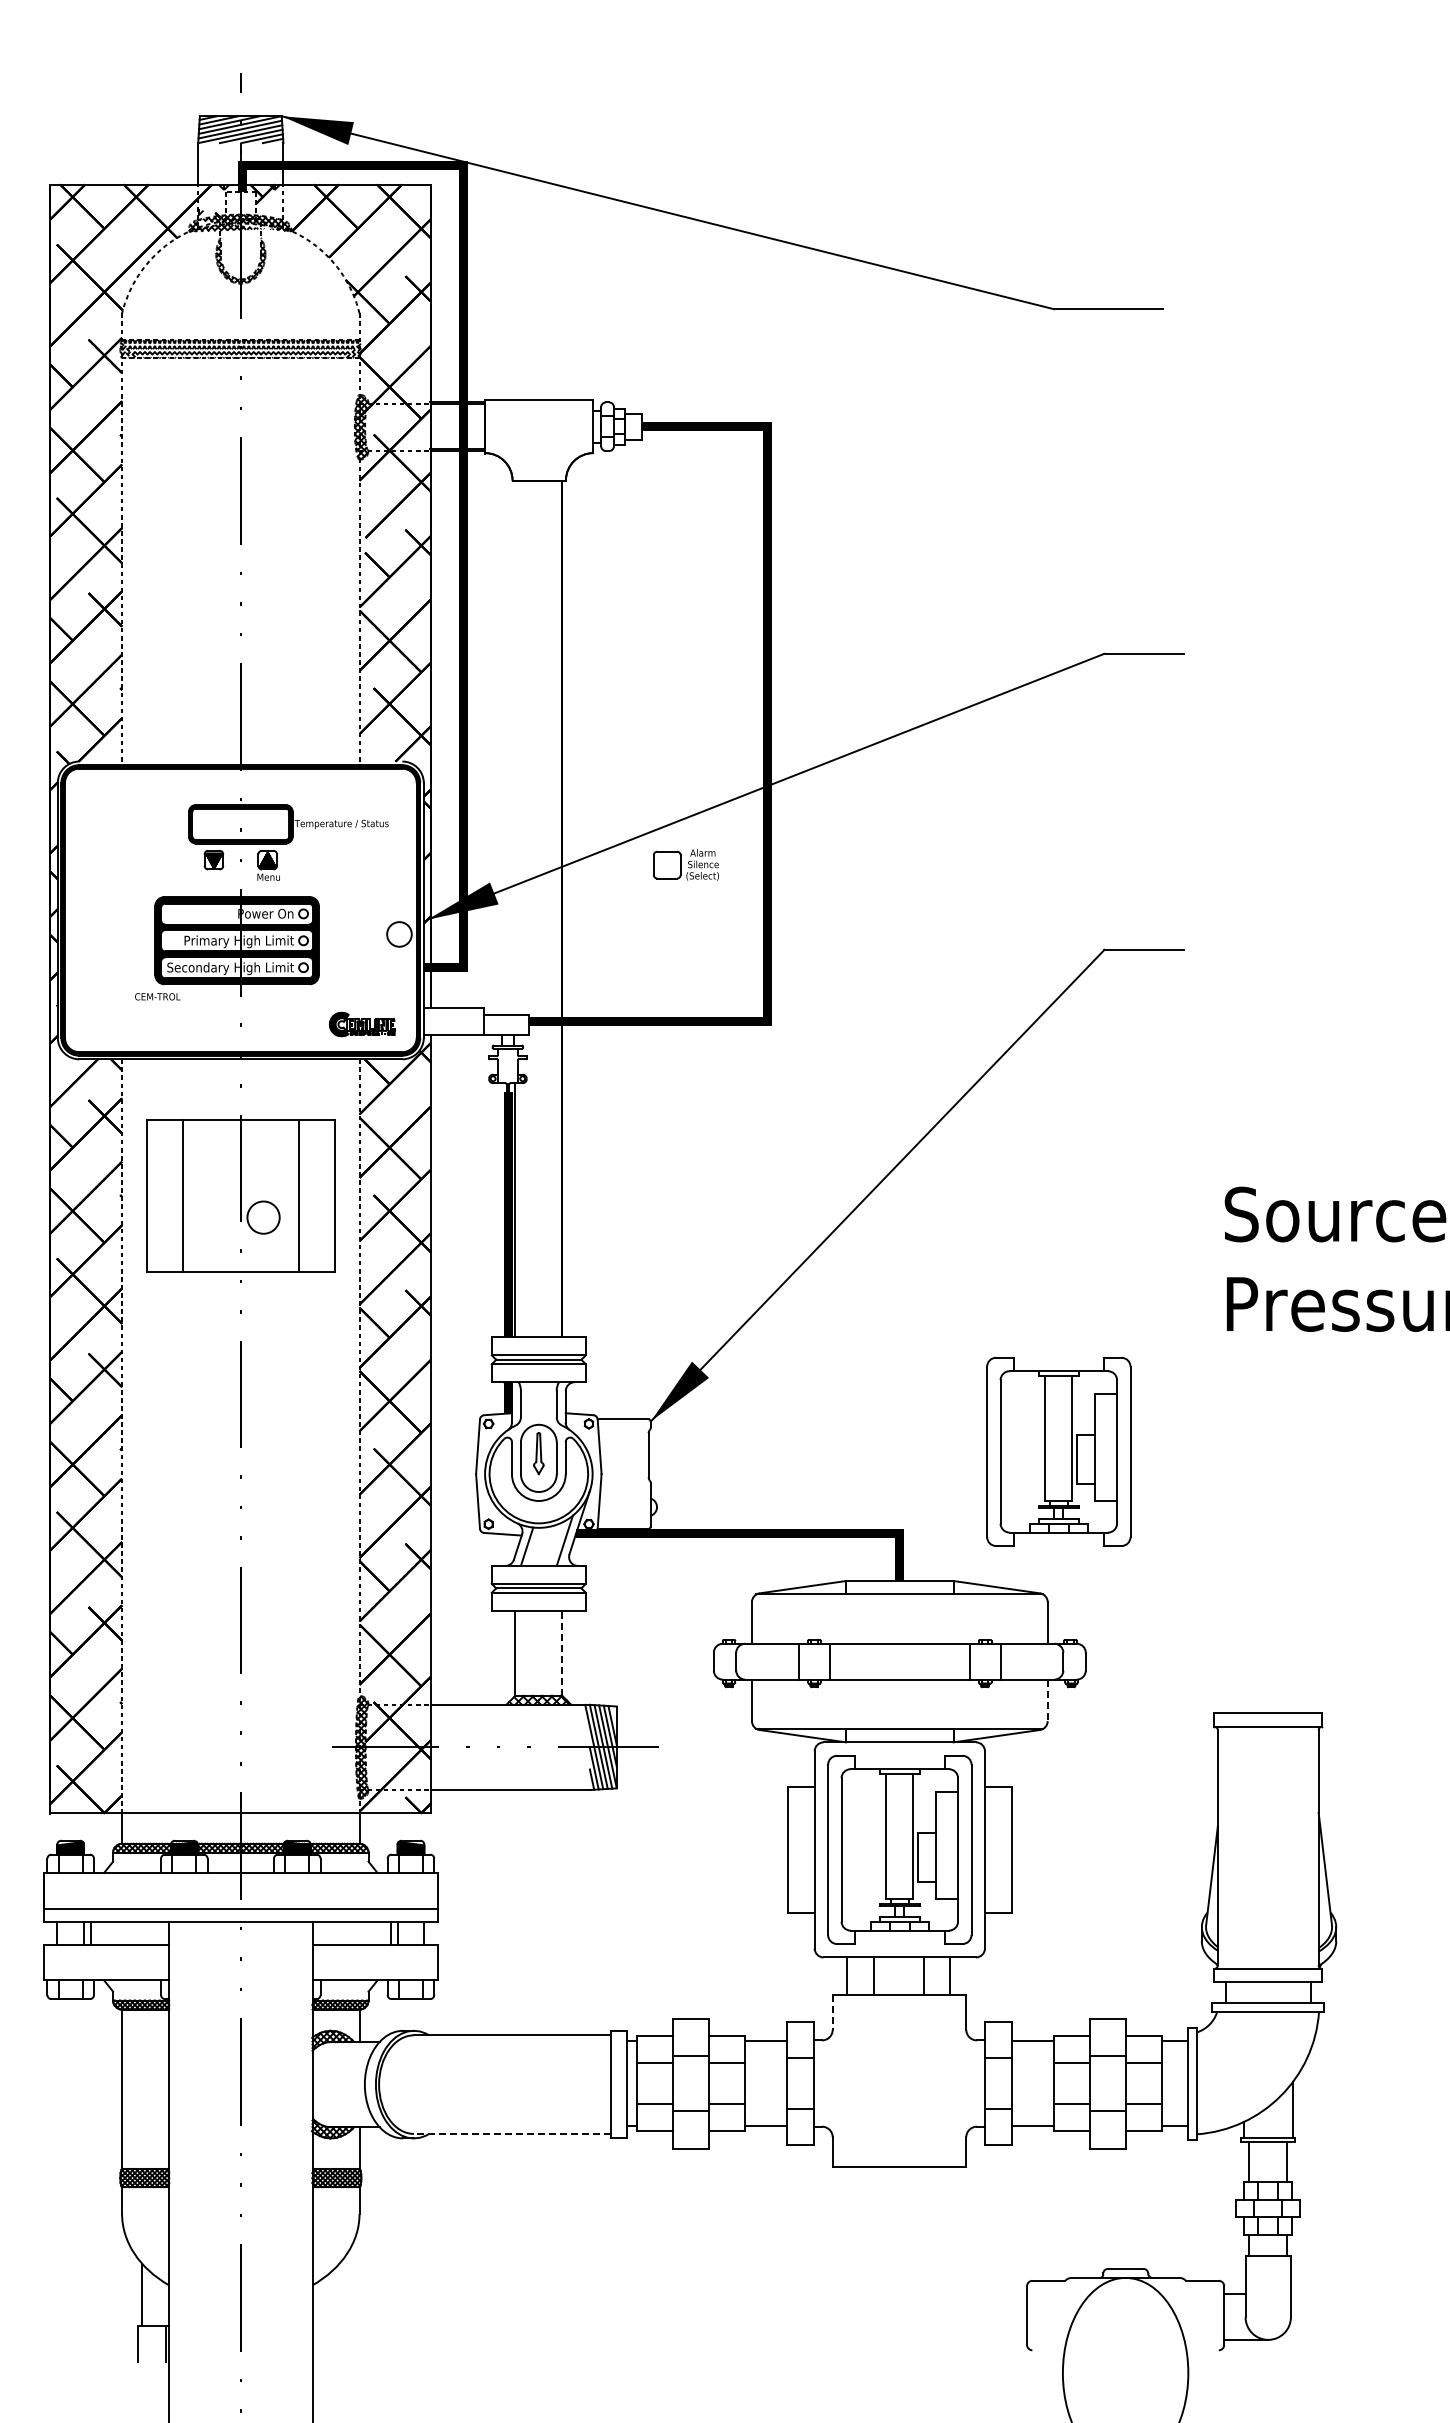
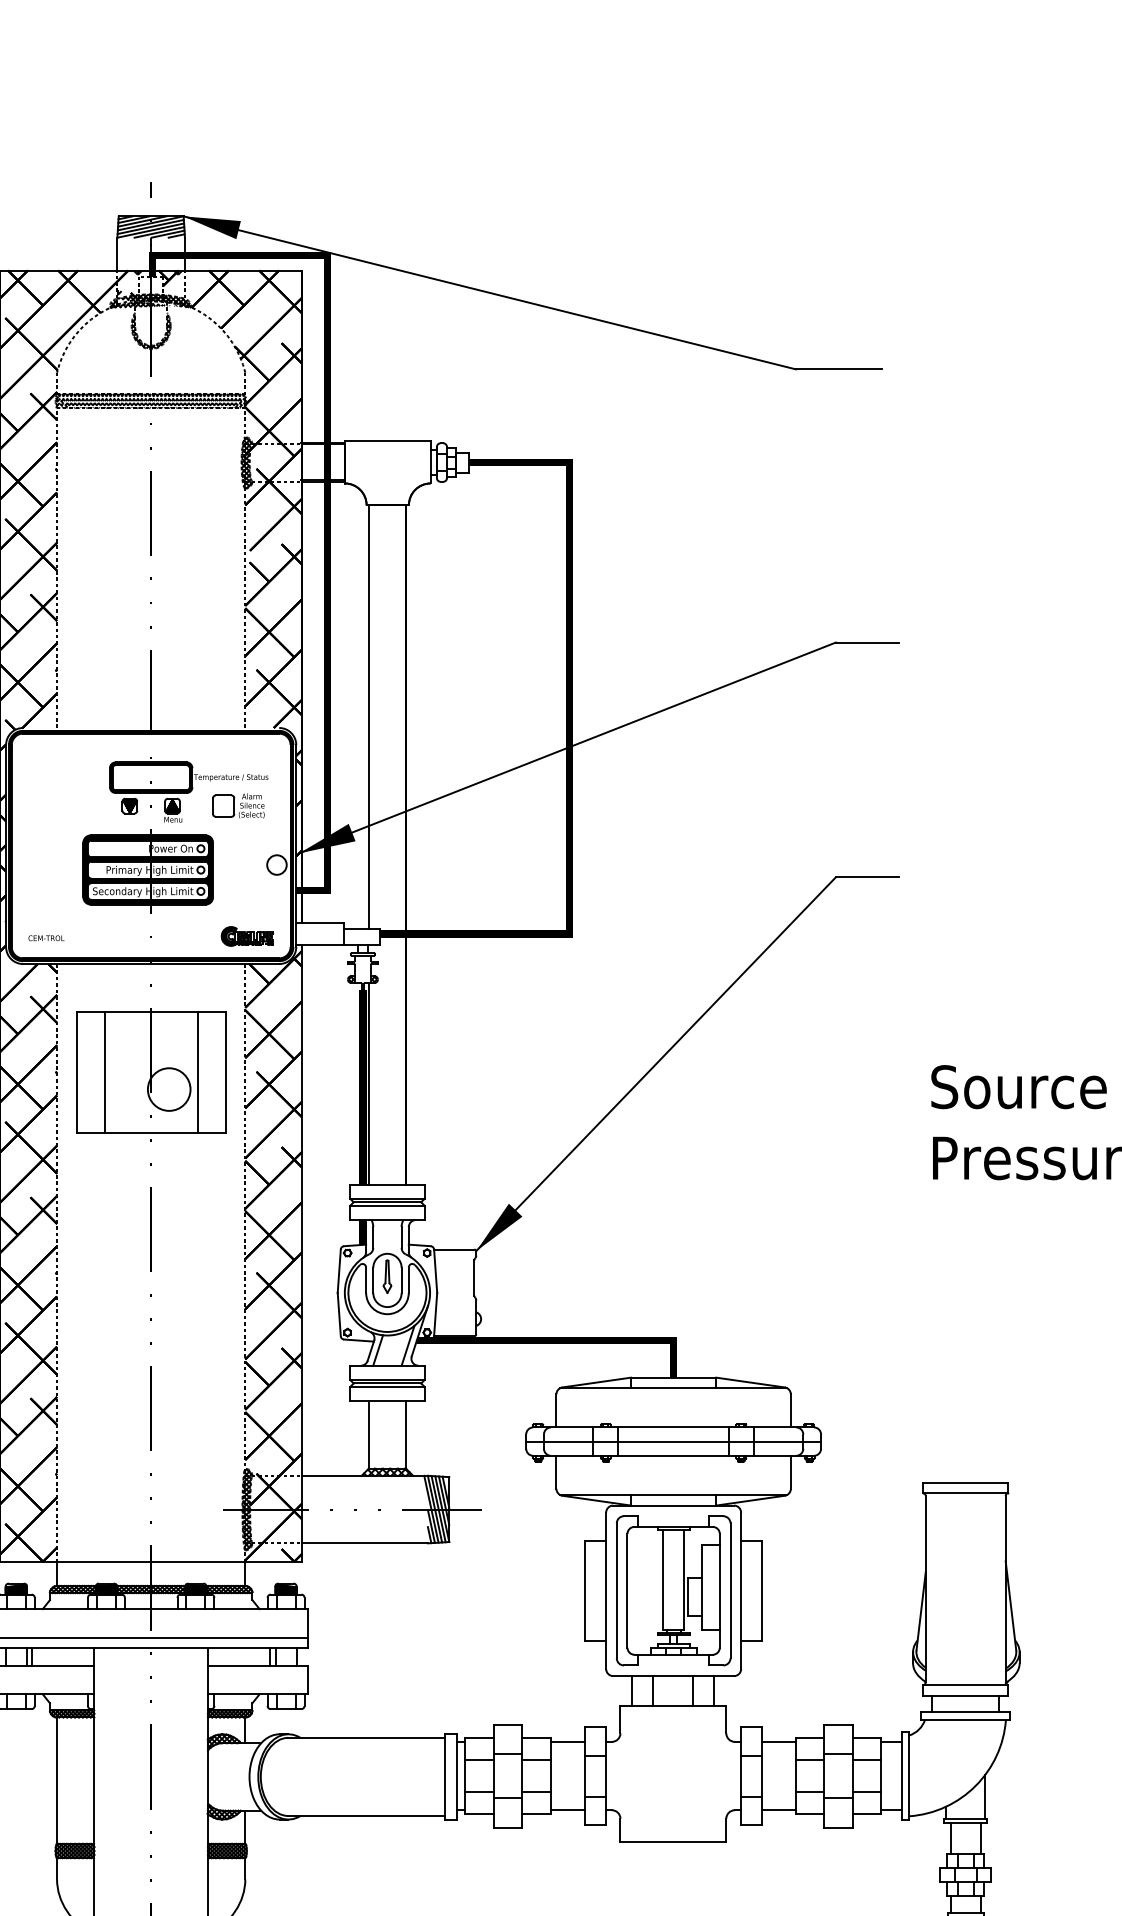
line: (515, 747) -> (368, 716), added
part: (685, 864) -> (238, 805), moved
text: (157, 996) -> (46, 938), moved
circle: (263, 1217) -> (169, 1089), size x1.67
part: (1058, 1451) -> (799, 1274), removed
line: (562, 1653) -> (406, 1435), dashed -> solid
line: (899, 1661) -> (673, 1441), added
line: (1047, 1700) -> (790, 1472), dashed -> solid
line: (832, 2013) -> (620, 1720), dashed -> solid
line: (511, 2133) -> (365, 1815), dashed -> solid

